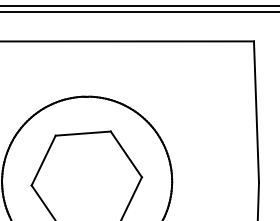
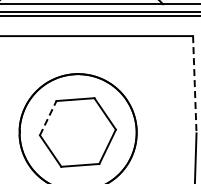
line: (256, 111) -> (194, 84), solid -> dashed
line: (44, 159) -> (48, 117), solid -> dashed

